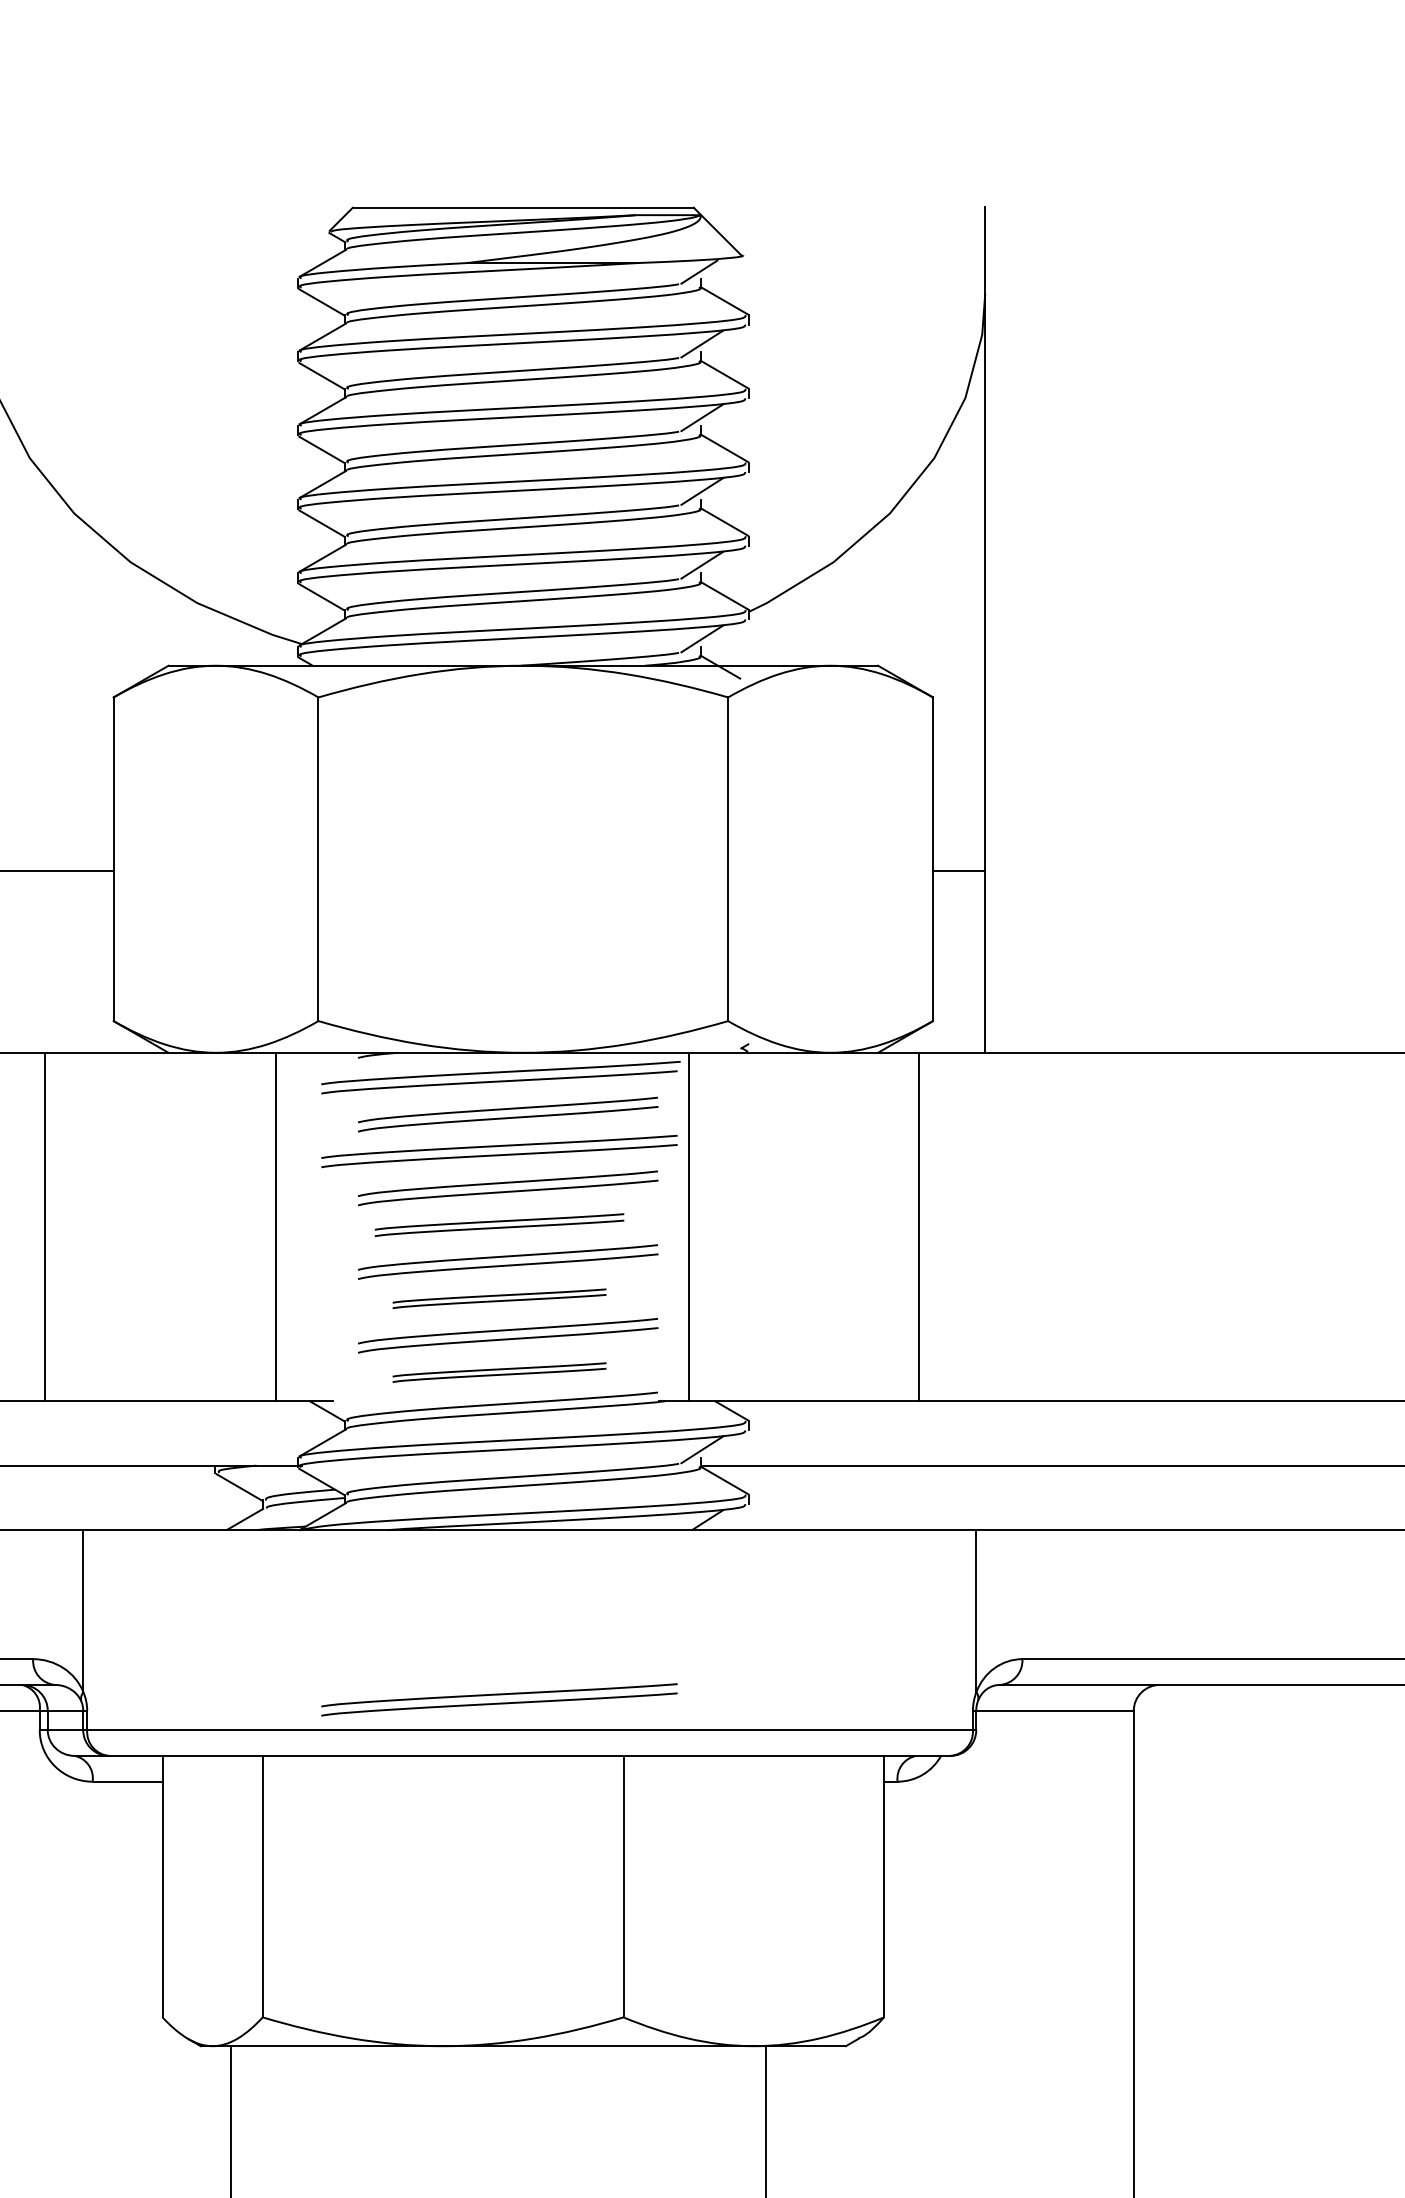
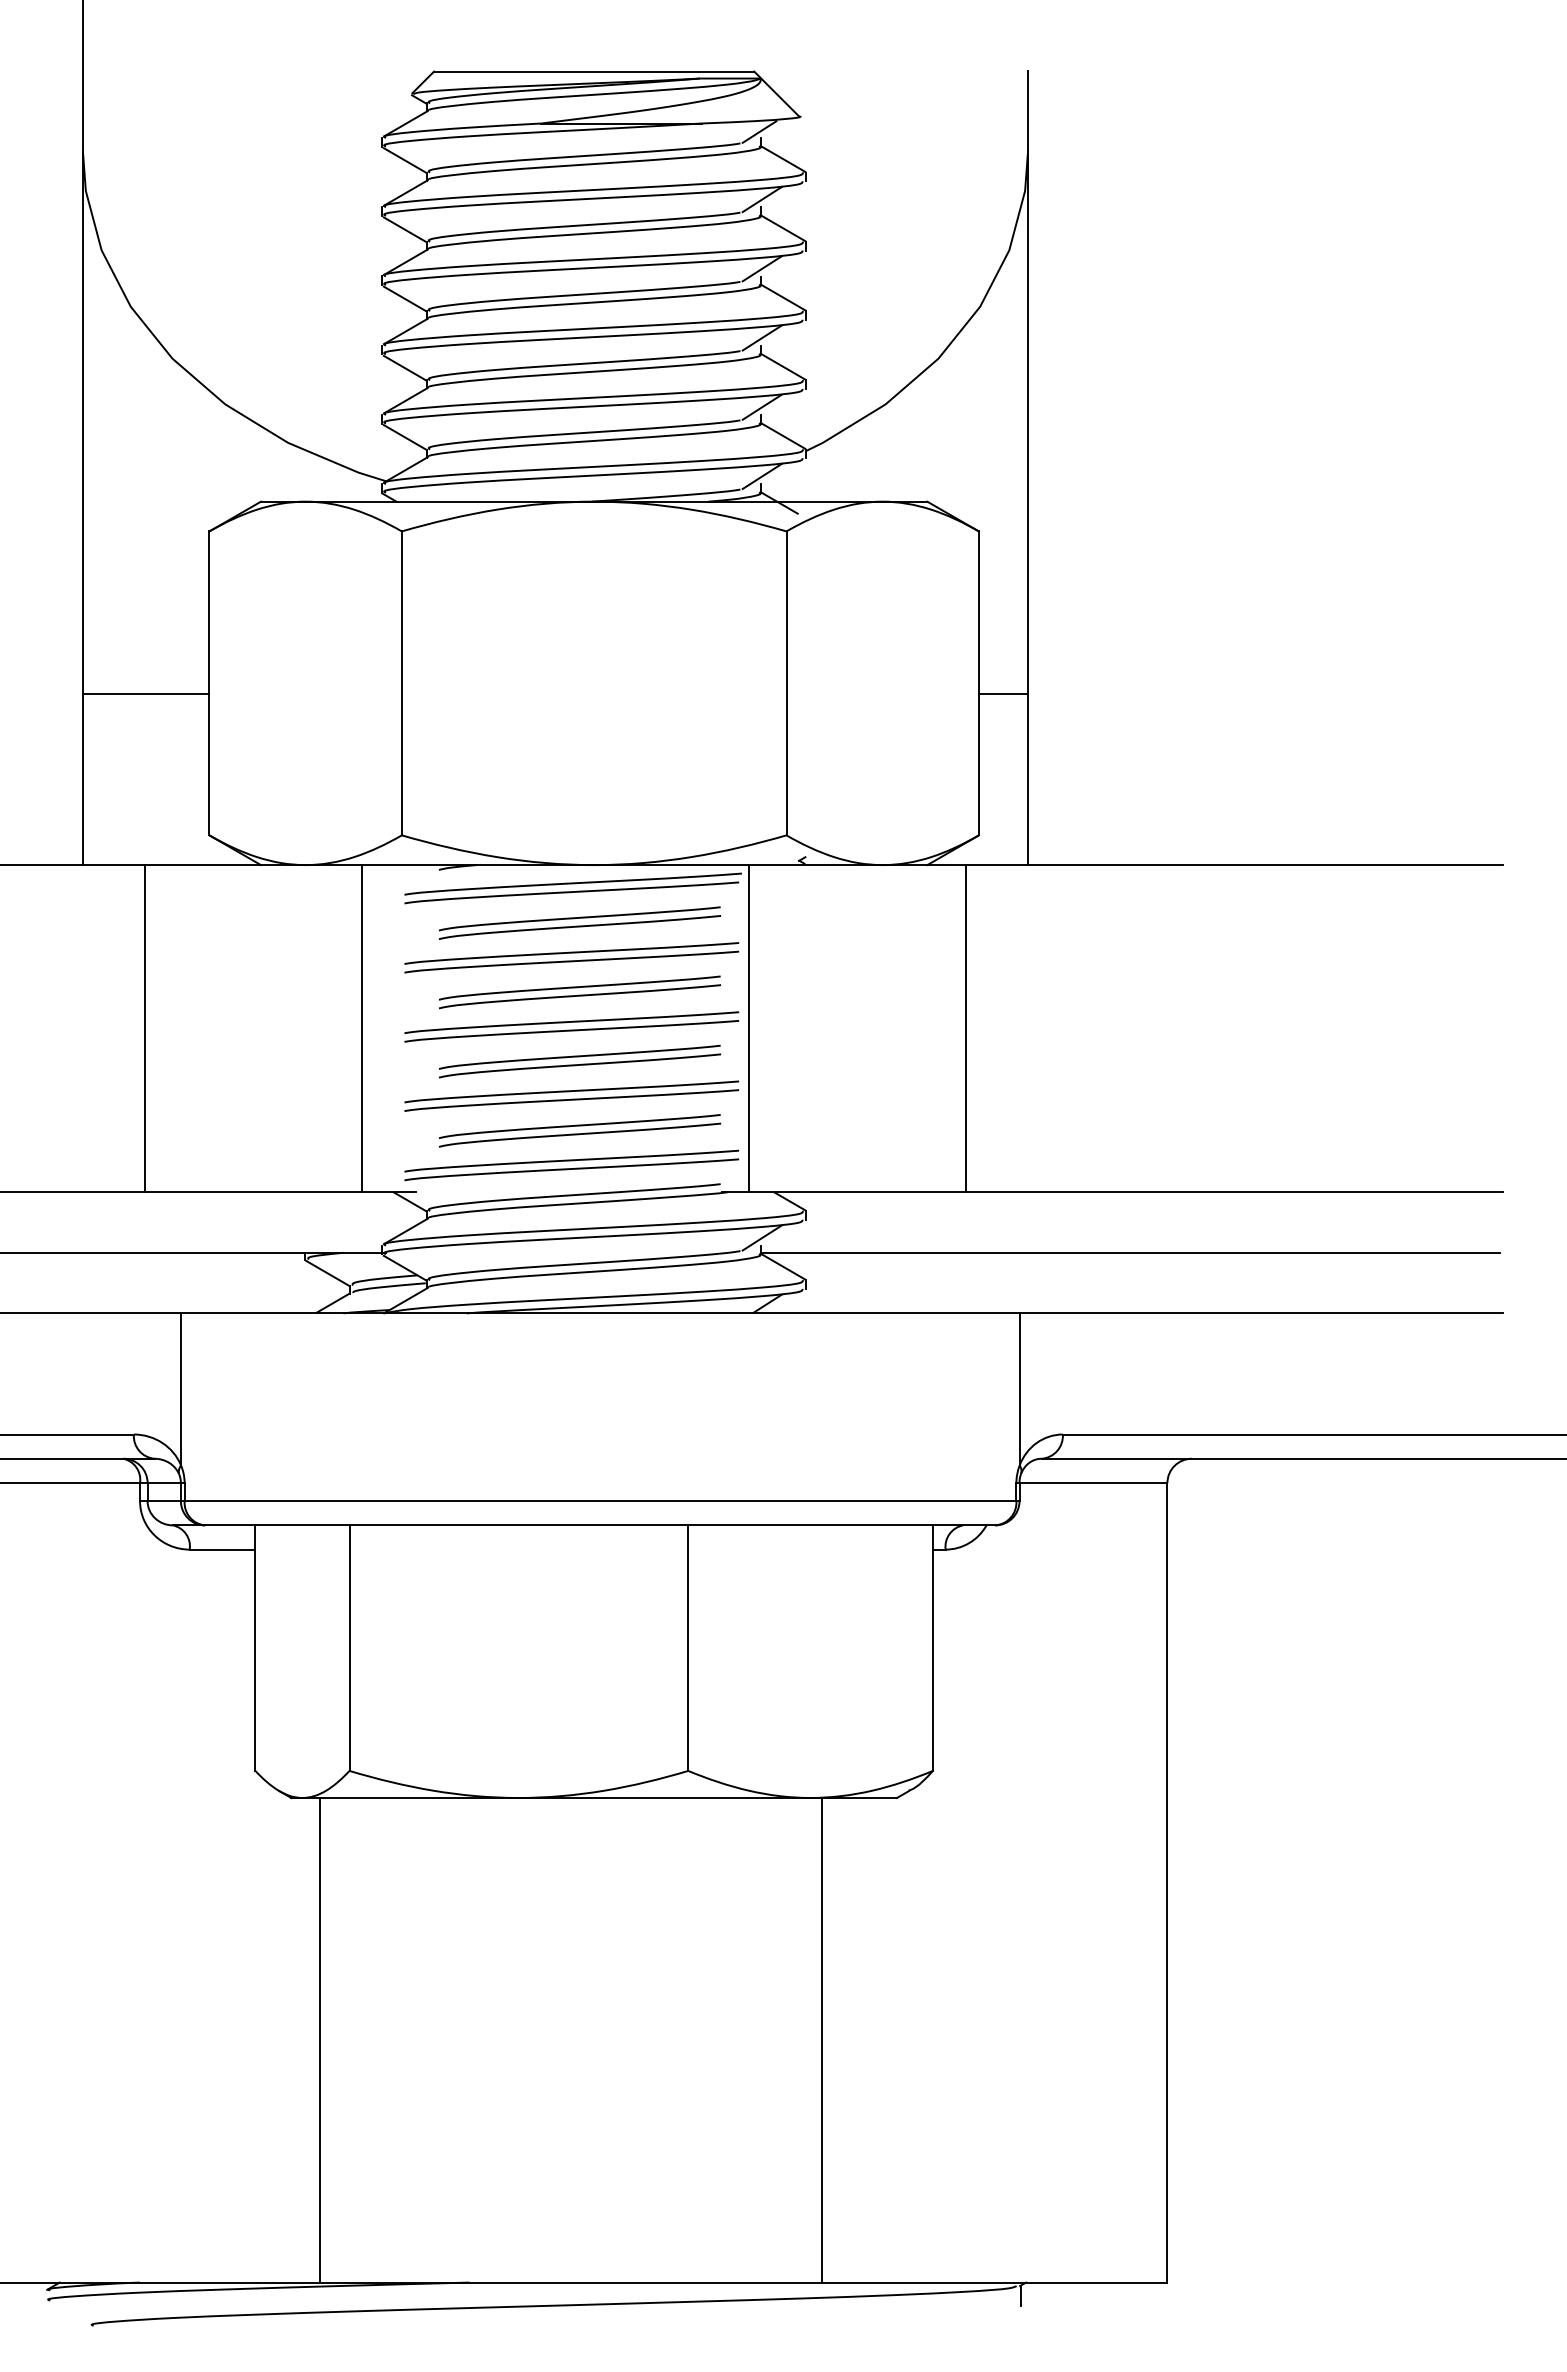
part: (499, 1224) -> (571, 1026), size x1.43
part: (499, 1298) -> (571, 1095), size x1.67
part: (499, 1372) -> (571, 1165), size x1.67
part: (499, 1699) -> (571, 1472), removed

